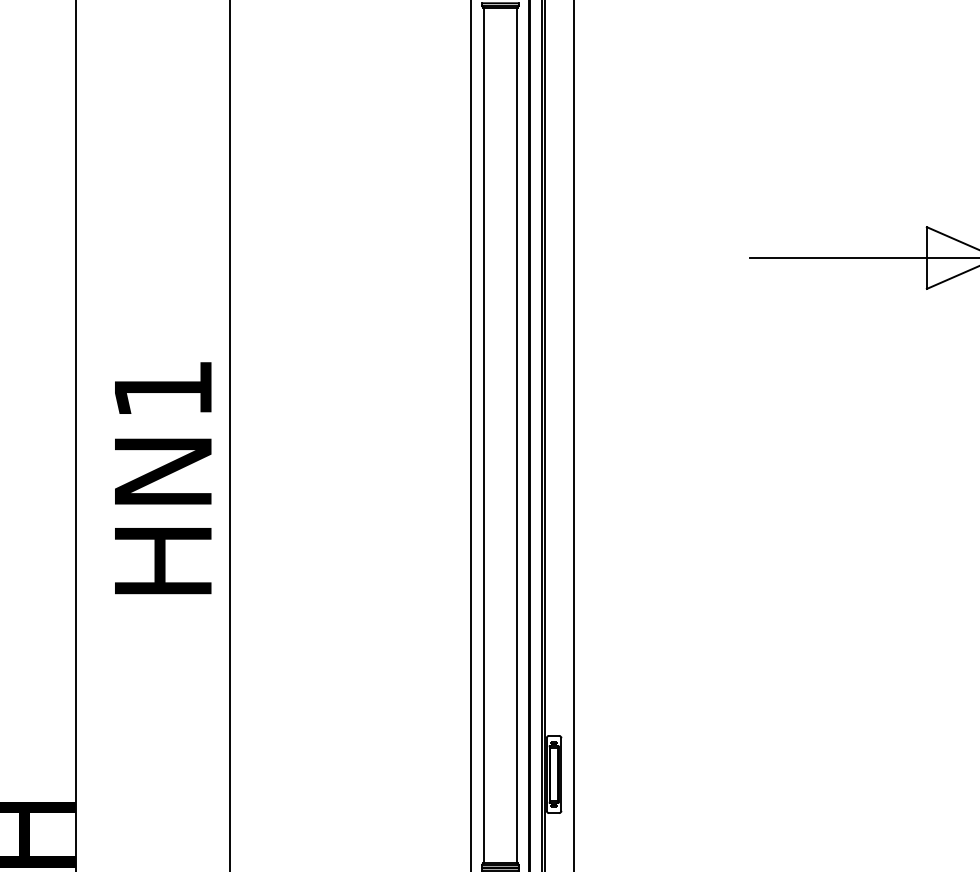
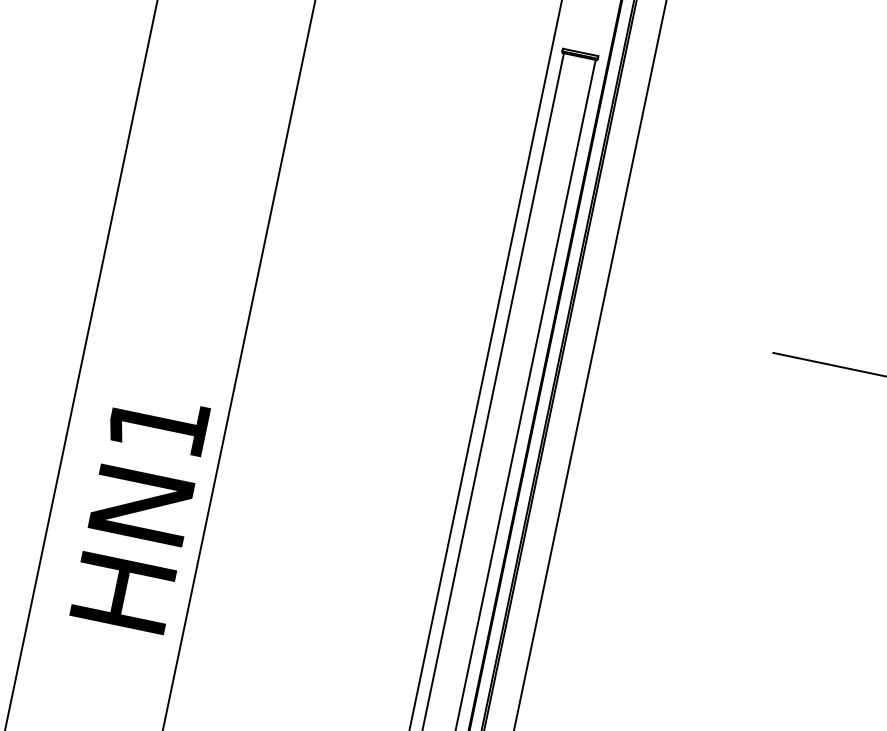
text: (163, 478) -> (140, 512), moved

